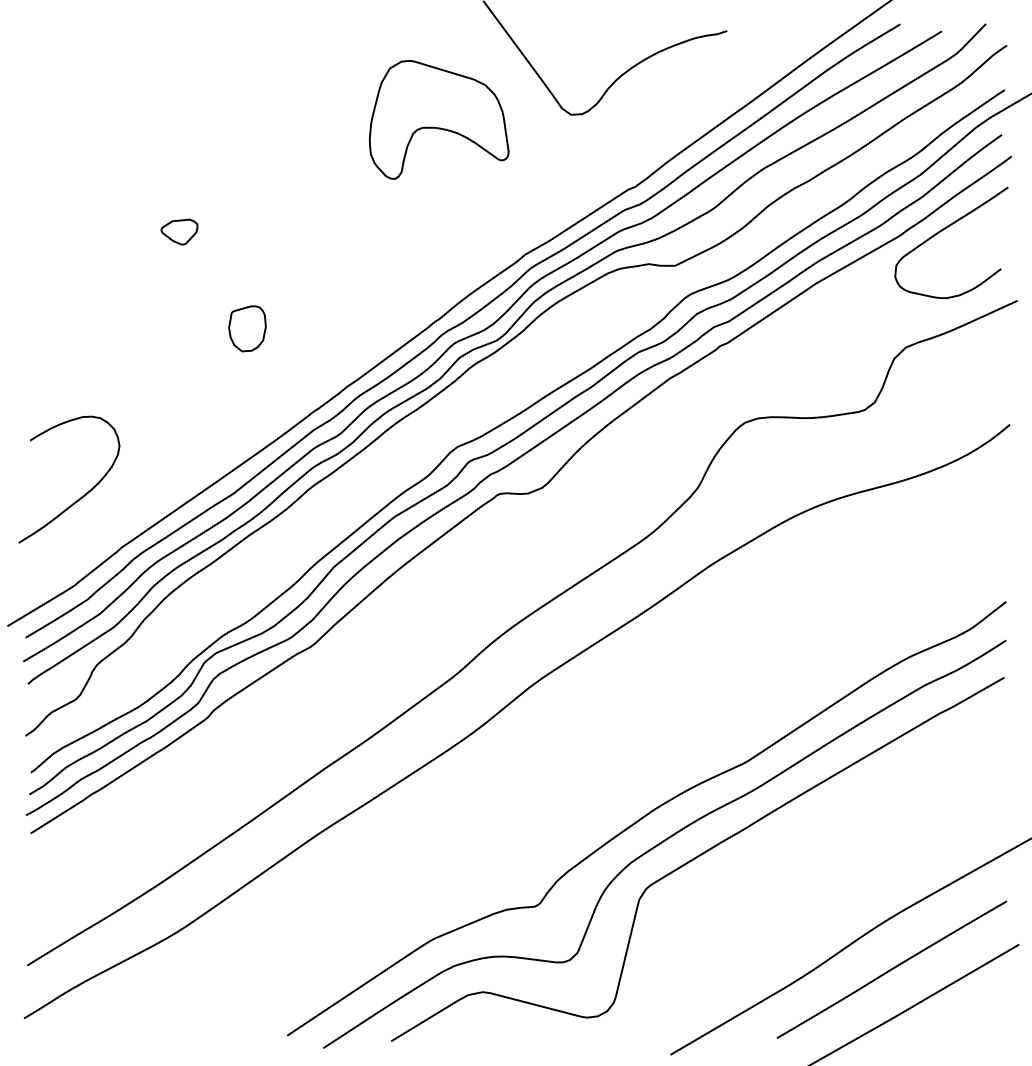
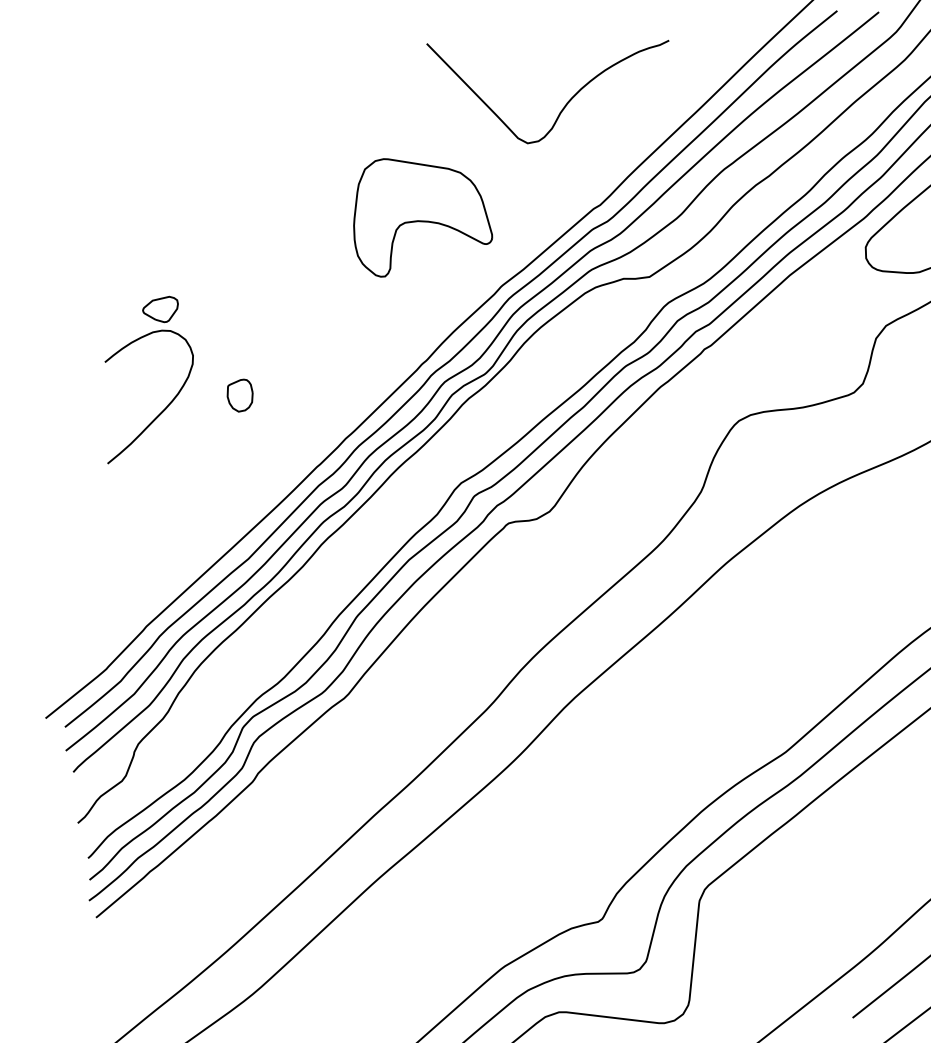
part: (439, 119) -> (420, 212), moved
part: (247, 328) -> (240, 395), size x0.7
curve: (81, 496) -> (162, 410), moved

